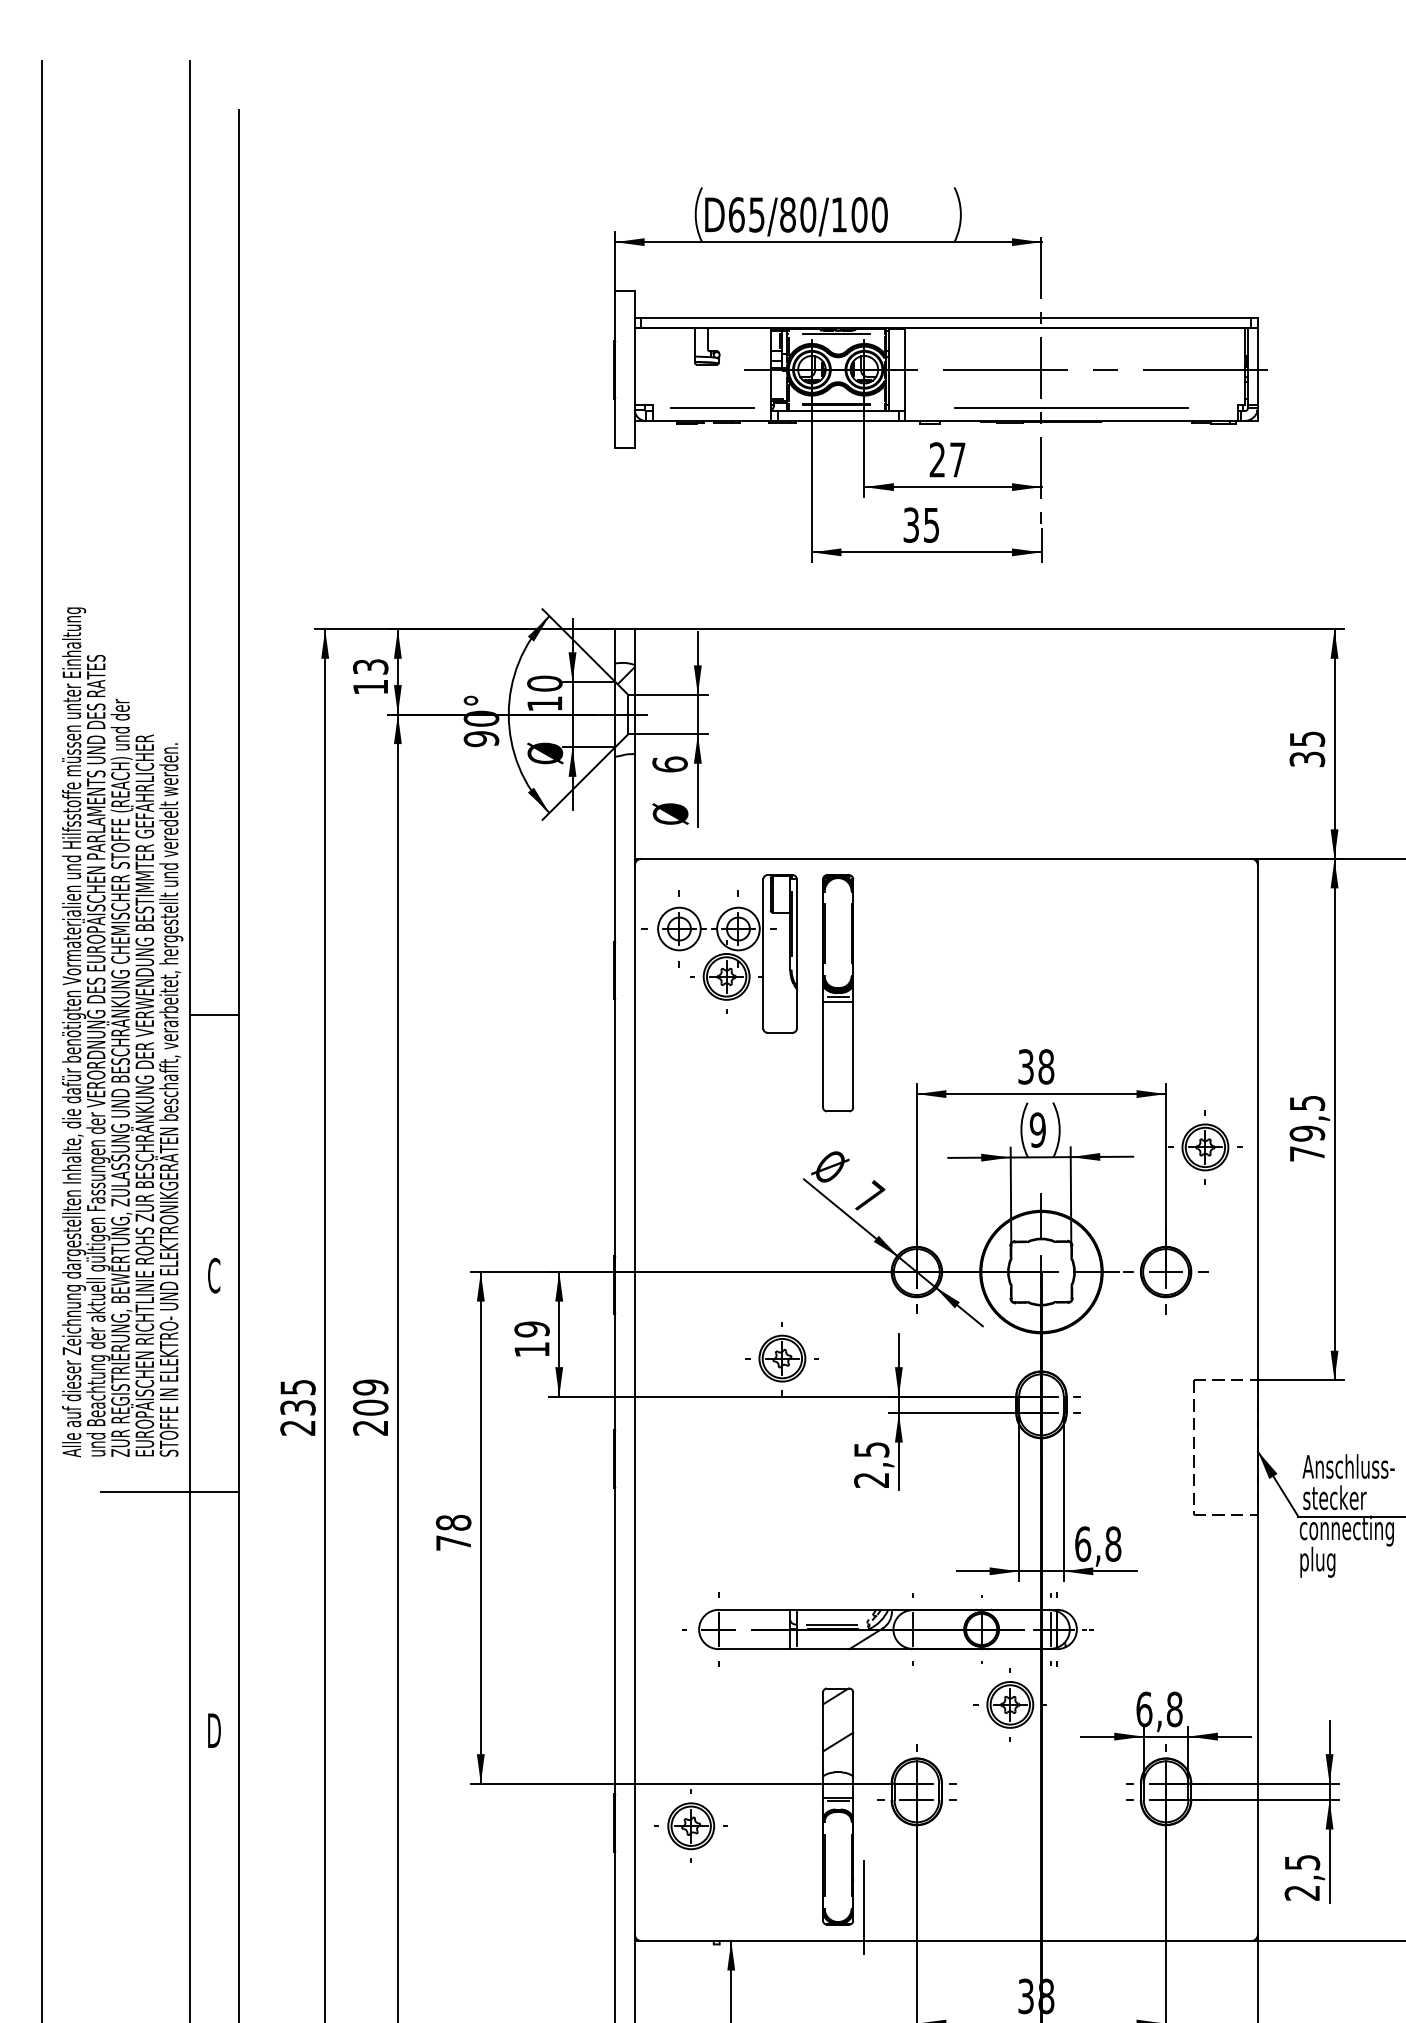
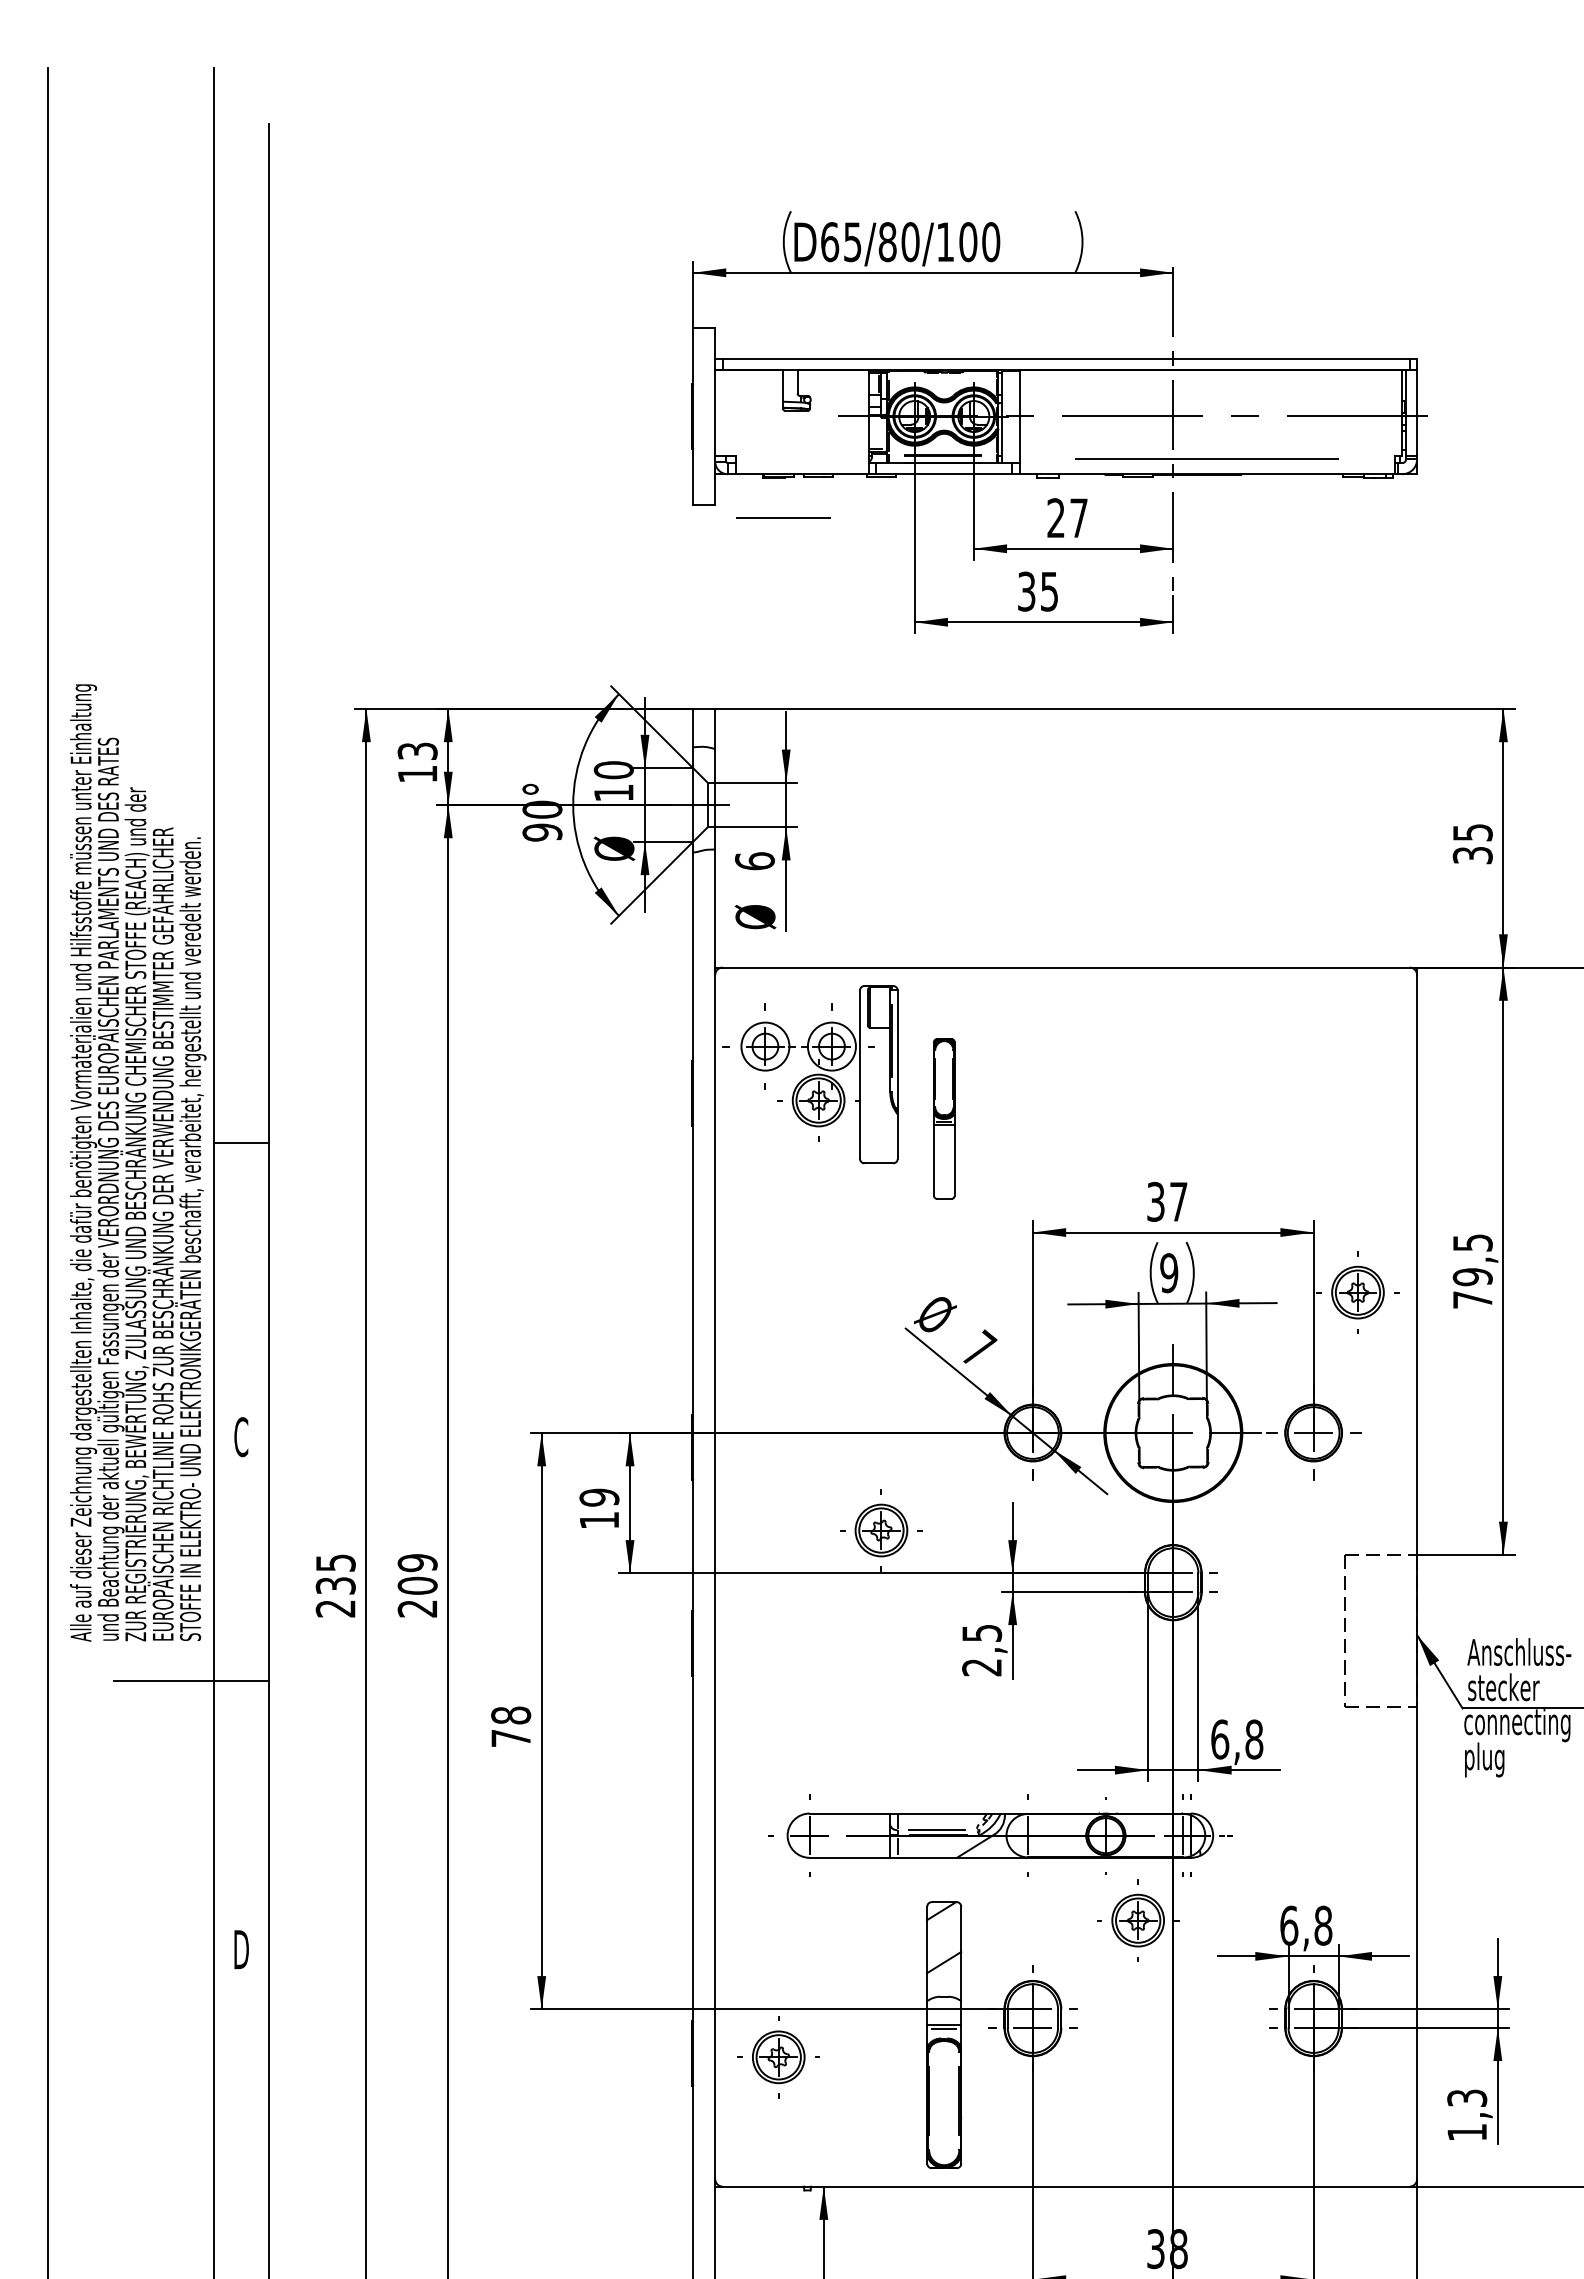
line: (836, 334) -> (942, 376), removed
line: (712, 406) -> (783, 517), moved
hatch: (626, 675) -> (705, 760), removed
part: (838, 992) -> (944, 1118), size x0.6
text: (1046, 1066) -> (1178, 1201), 38 -> 37
text: (1301, 1877) -> (1466, 2115), 2,5 -> 1,3
line: (864, 1907) -> (973, 2148), removed

